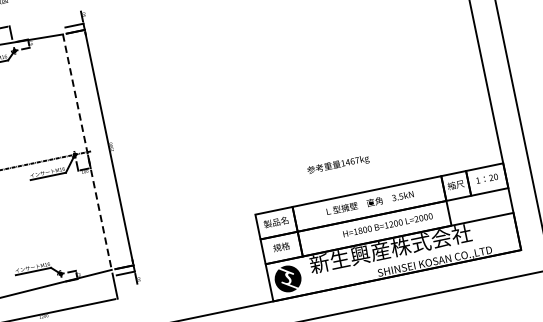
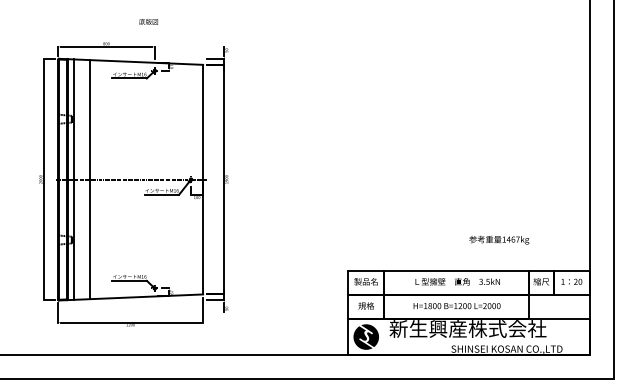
line: (87, 151) -> (203, 179), dashed -> solid
text: (338, 164) -> (499, 239), moved
text: (387, 225) -> (456, 306), moved

